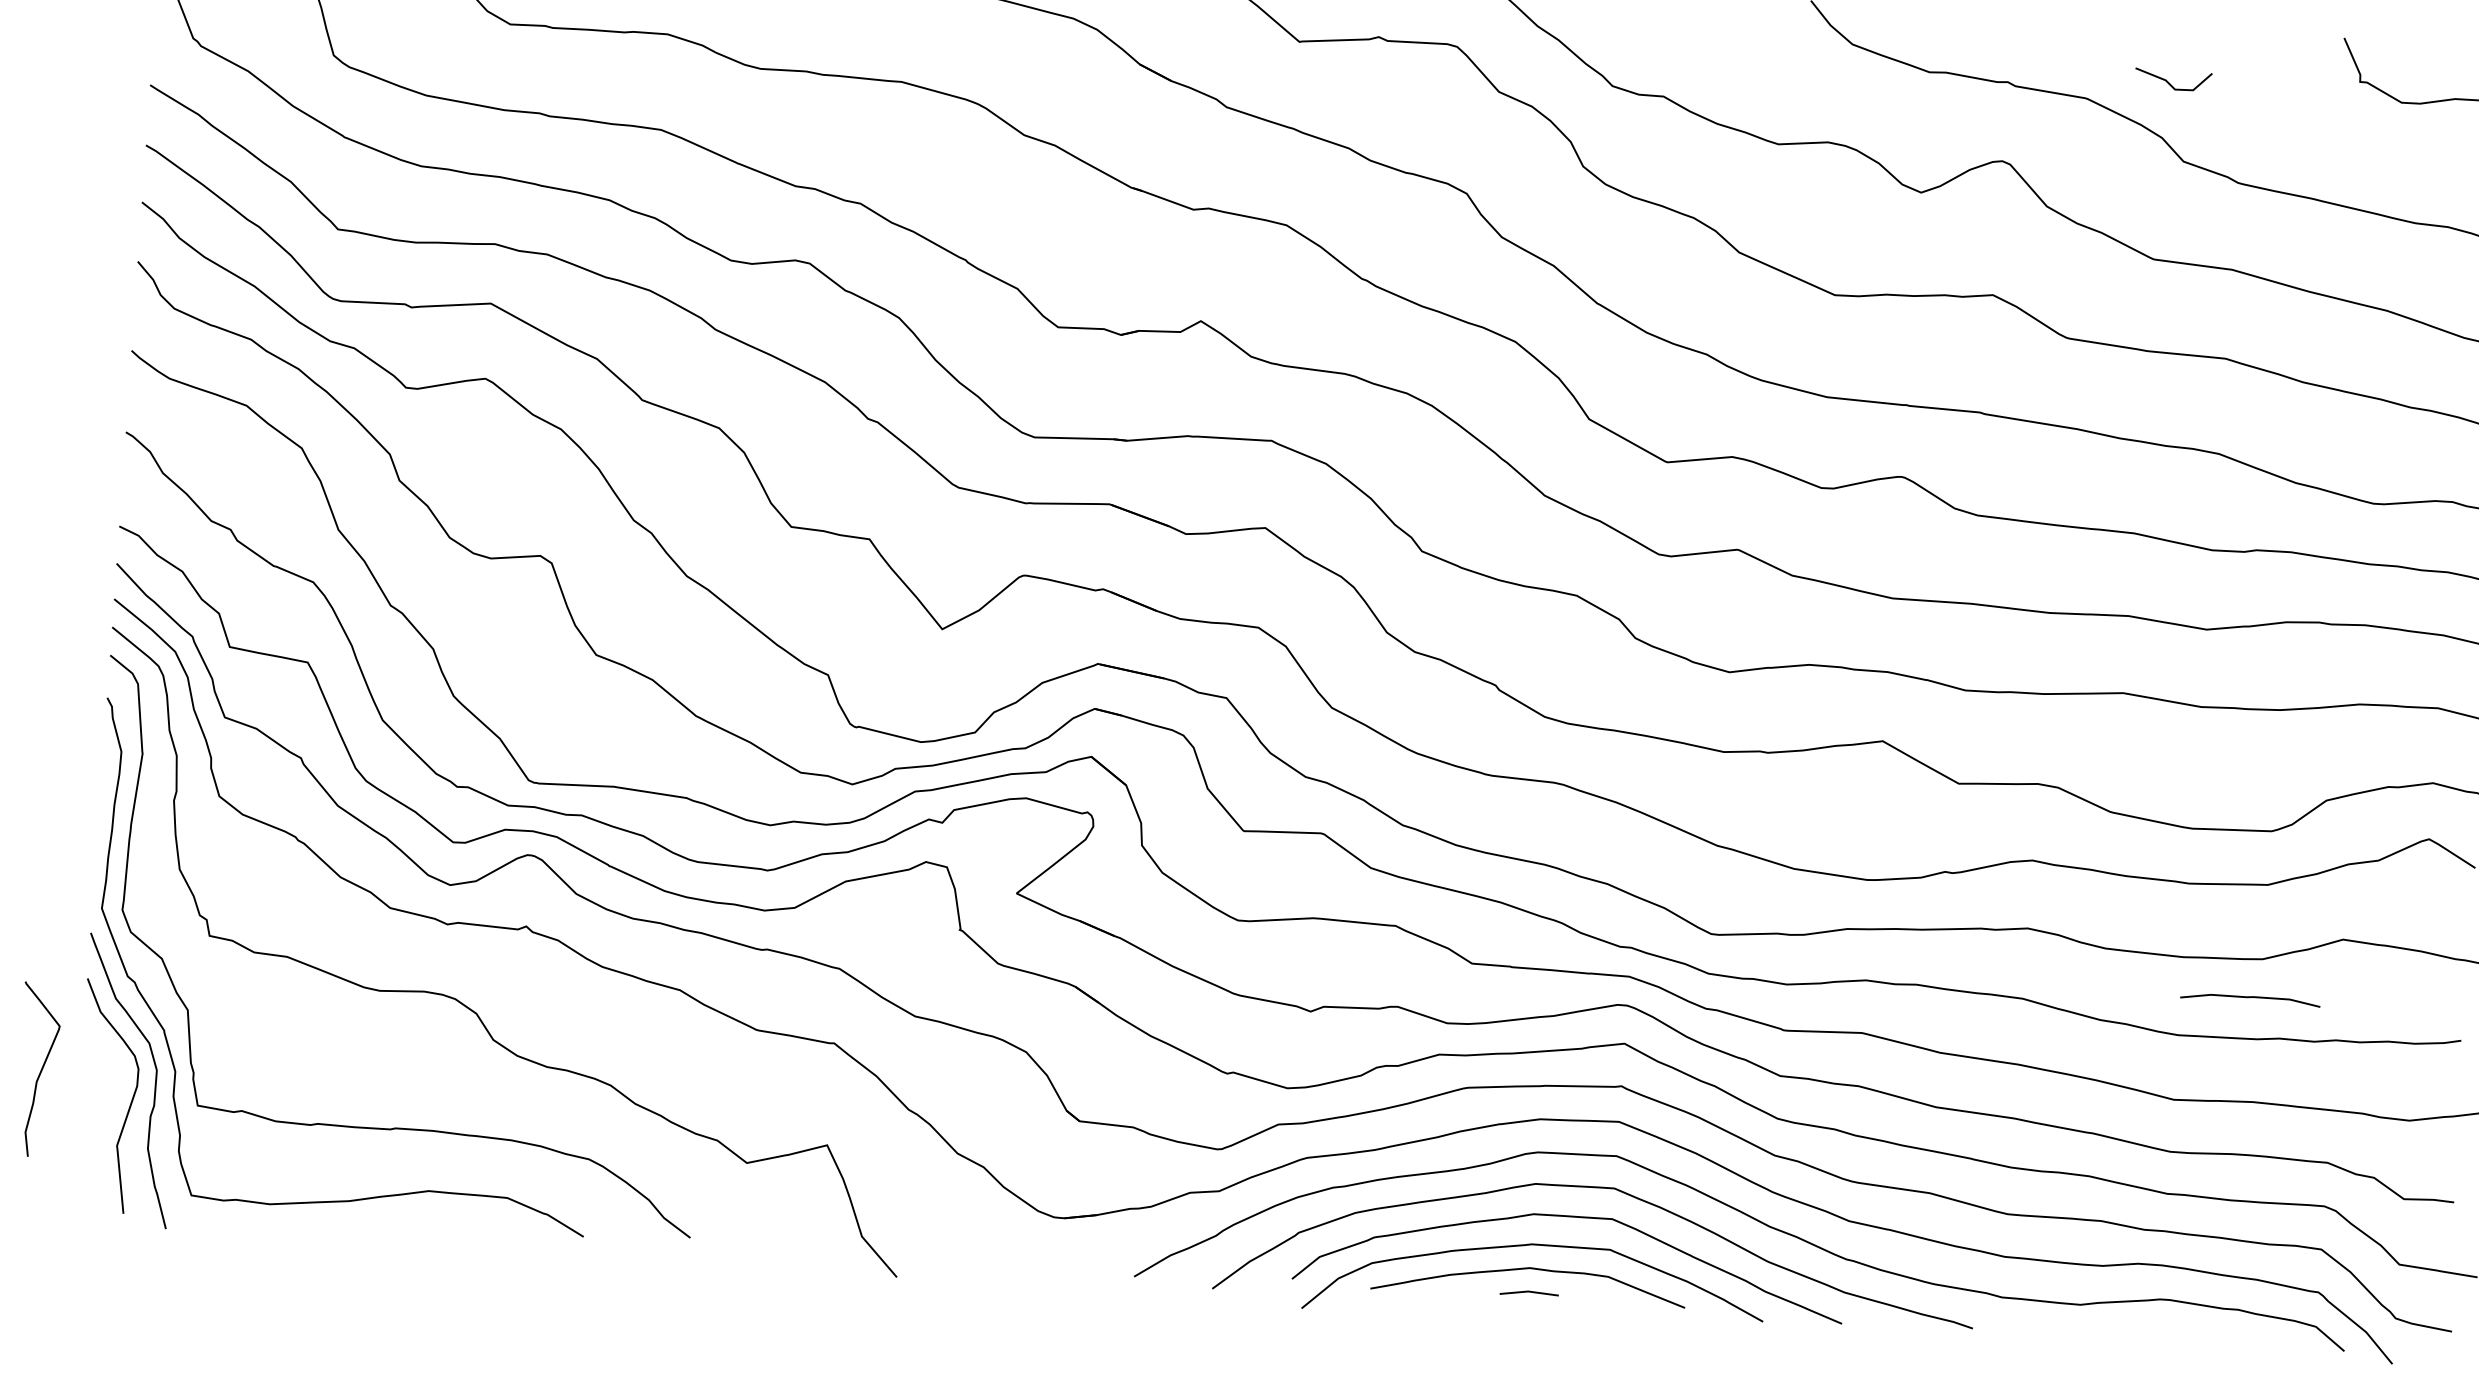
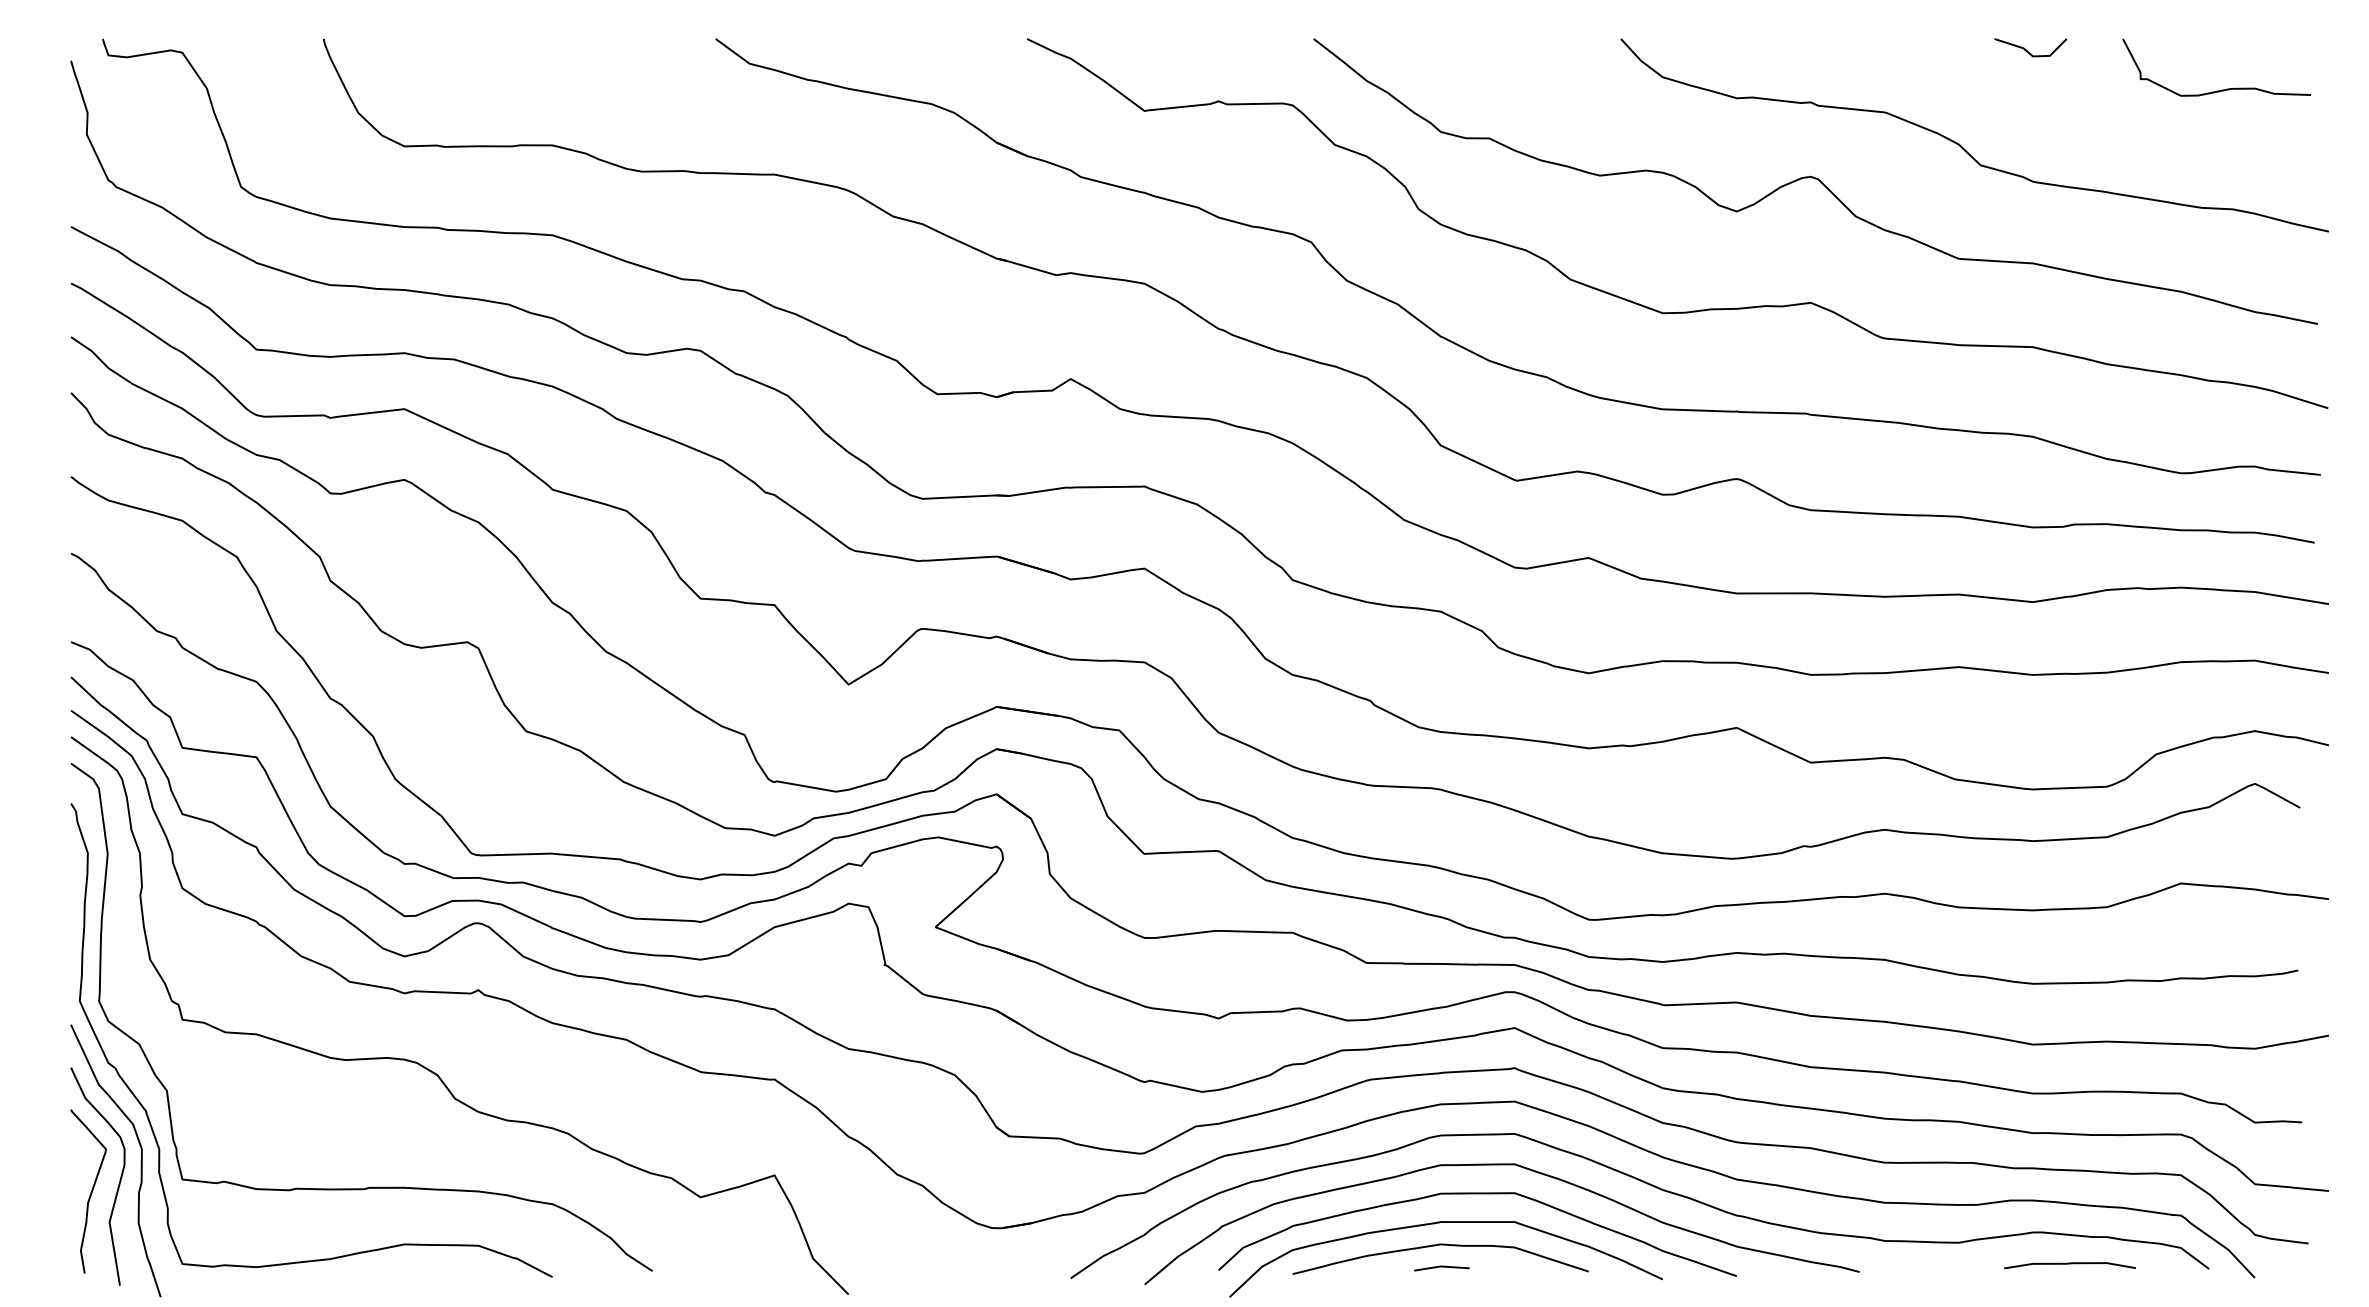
line: (2169, 82) -> (2027, 50), moved
curve: (2249, 998) -> (2069, 1264), moved
curve: (40, 1071) -> (90, 1192), moved

